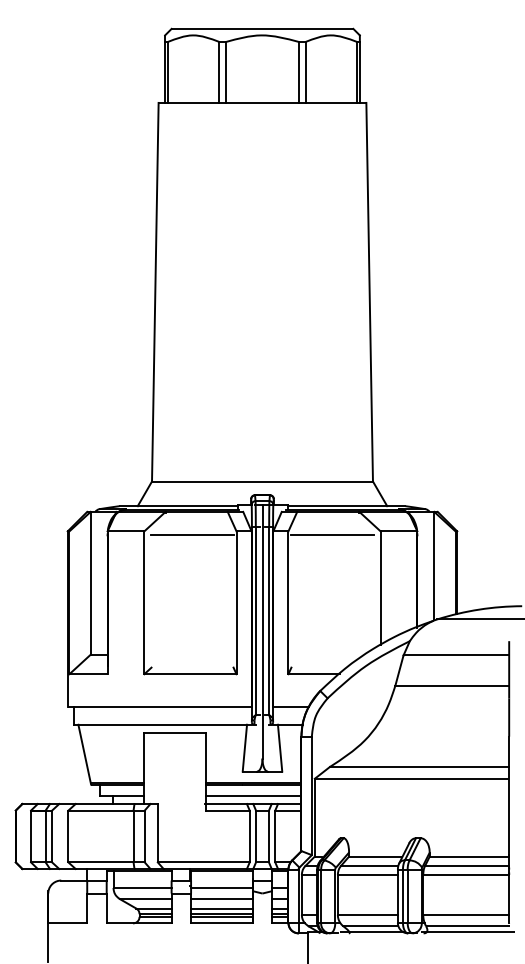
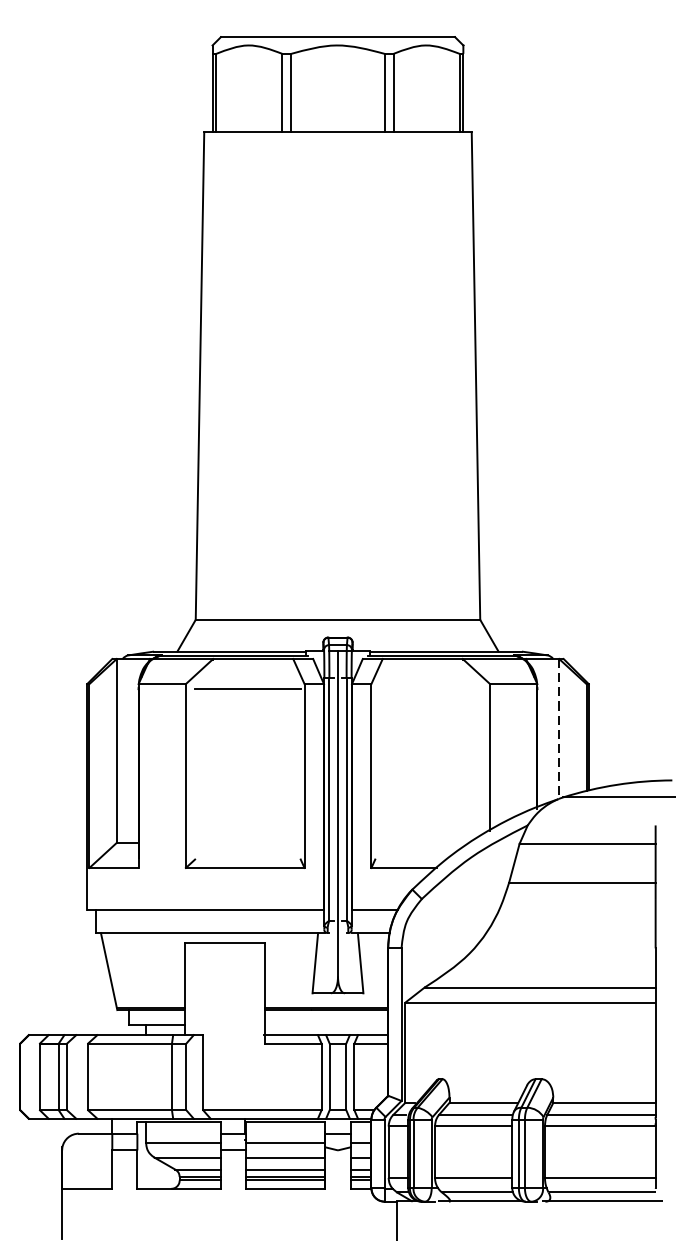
line: (332, 535) -> (428, 689), removed
line: (434, 566) -> (559, 729), solid -> dashed
line: (253, 796) -> (326, 1025), removed

